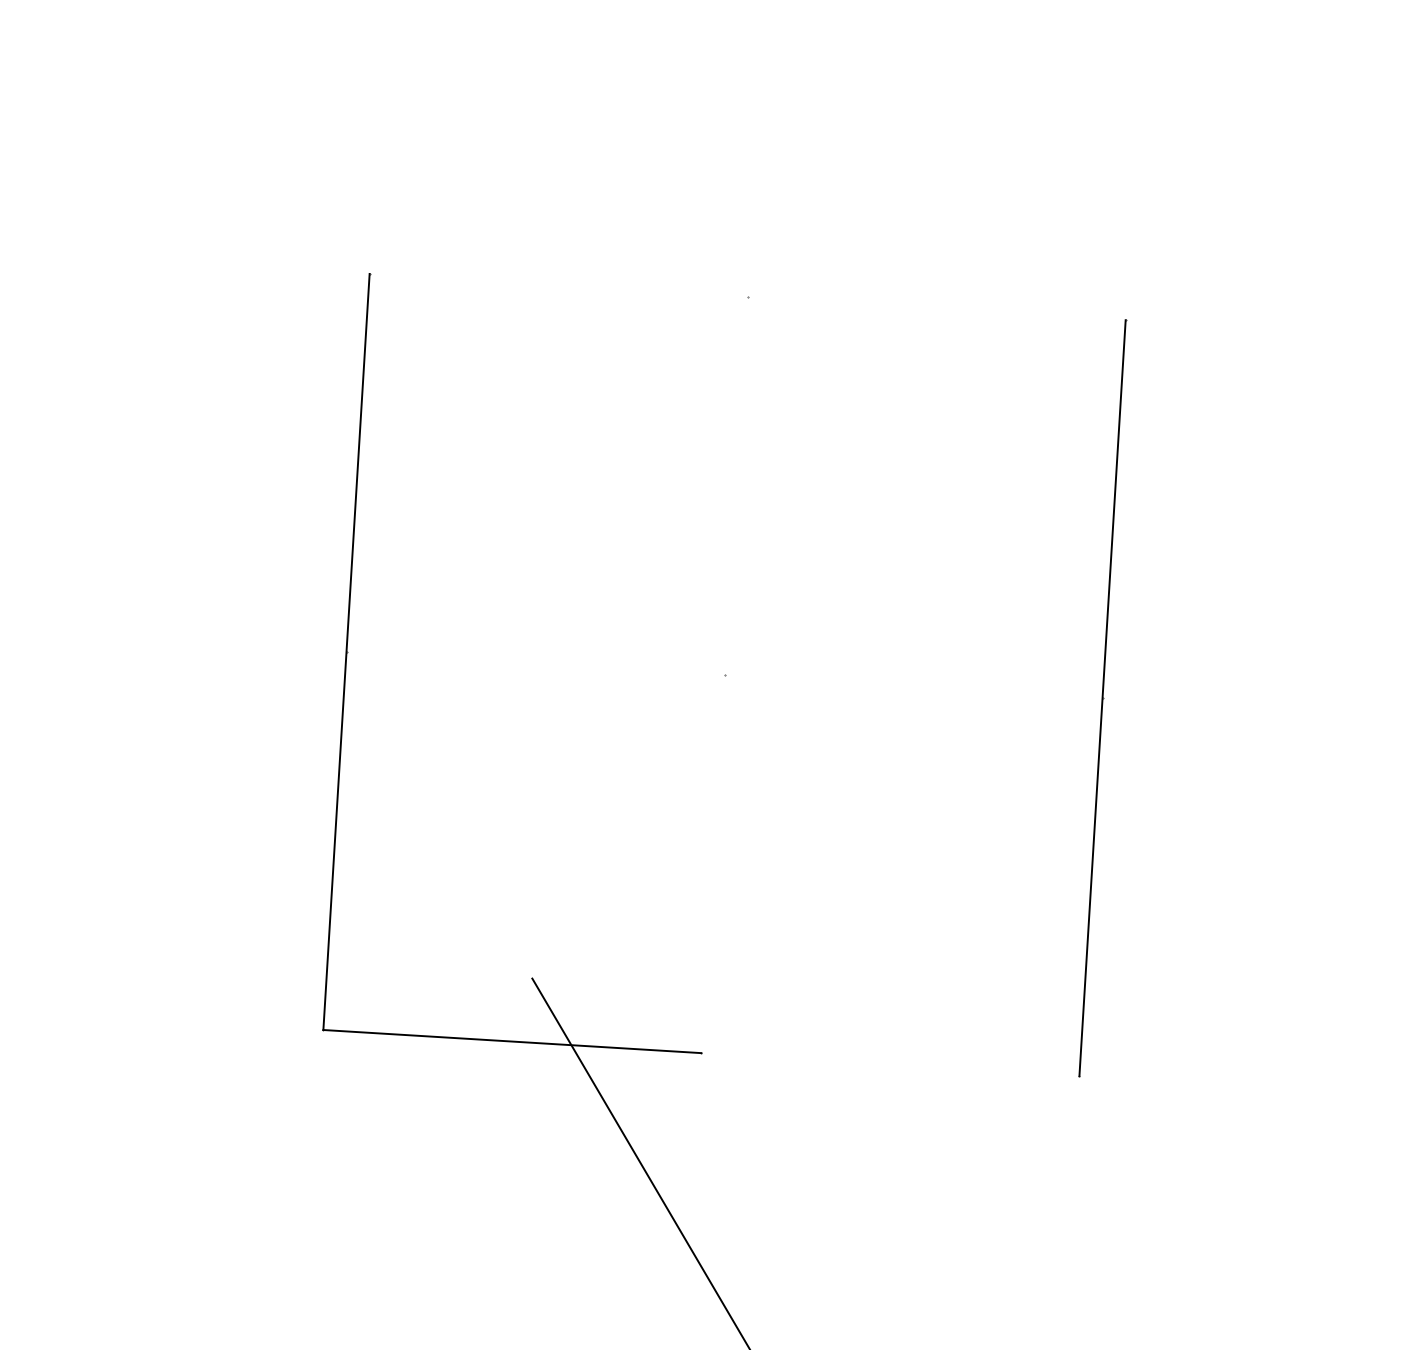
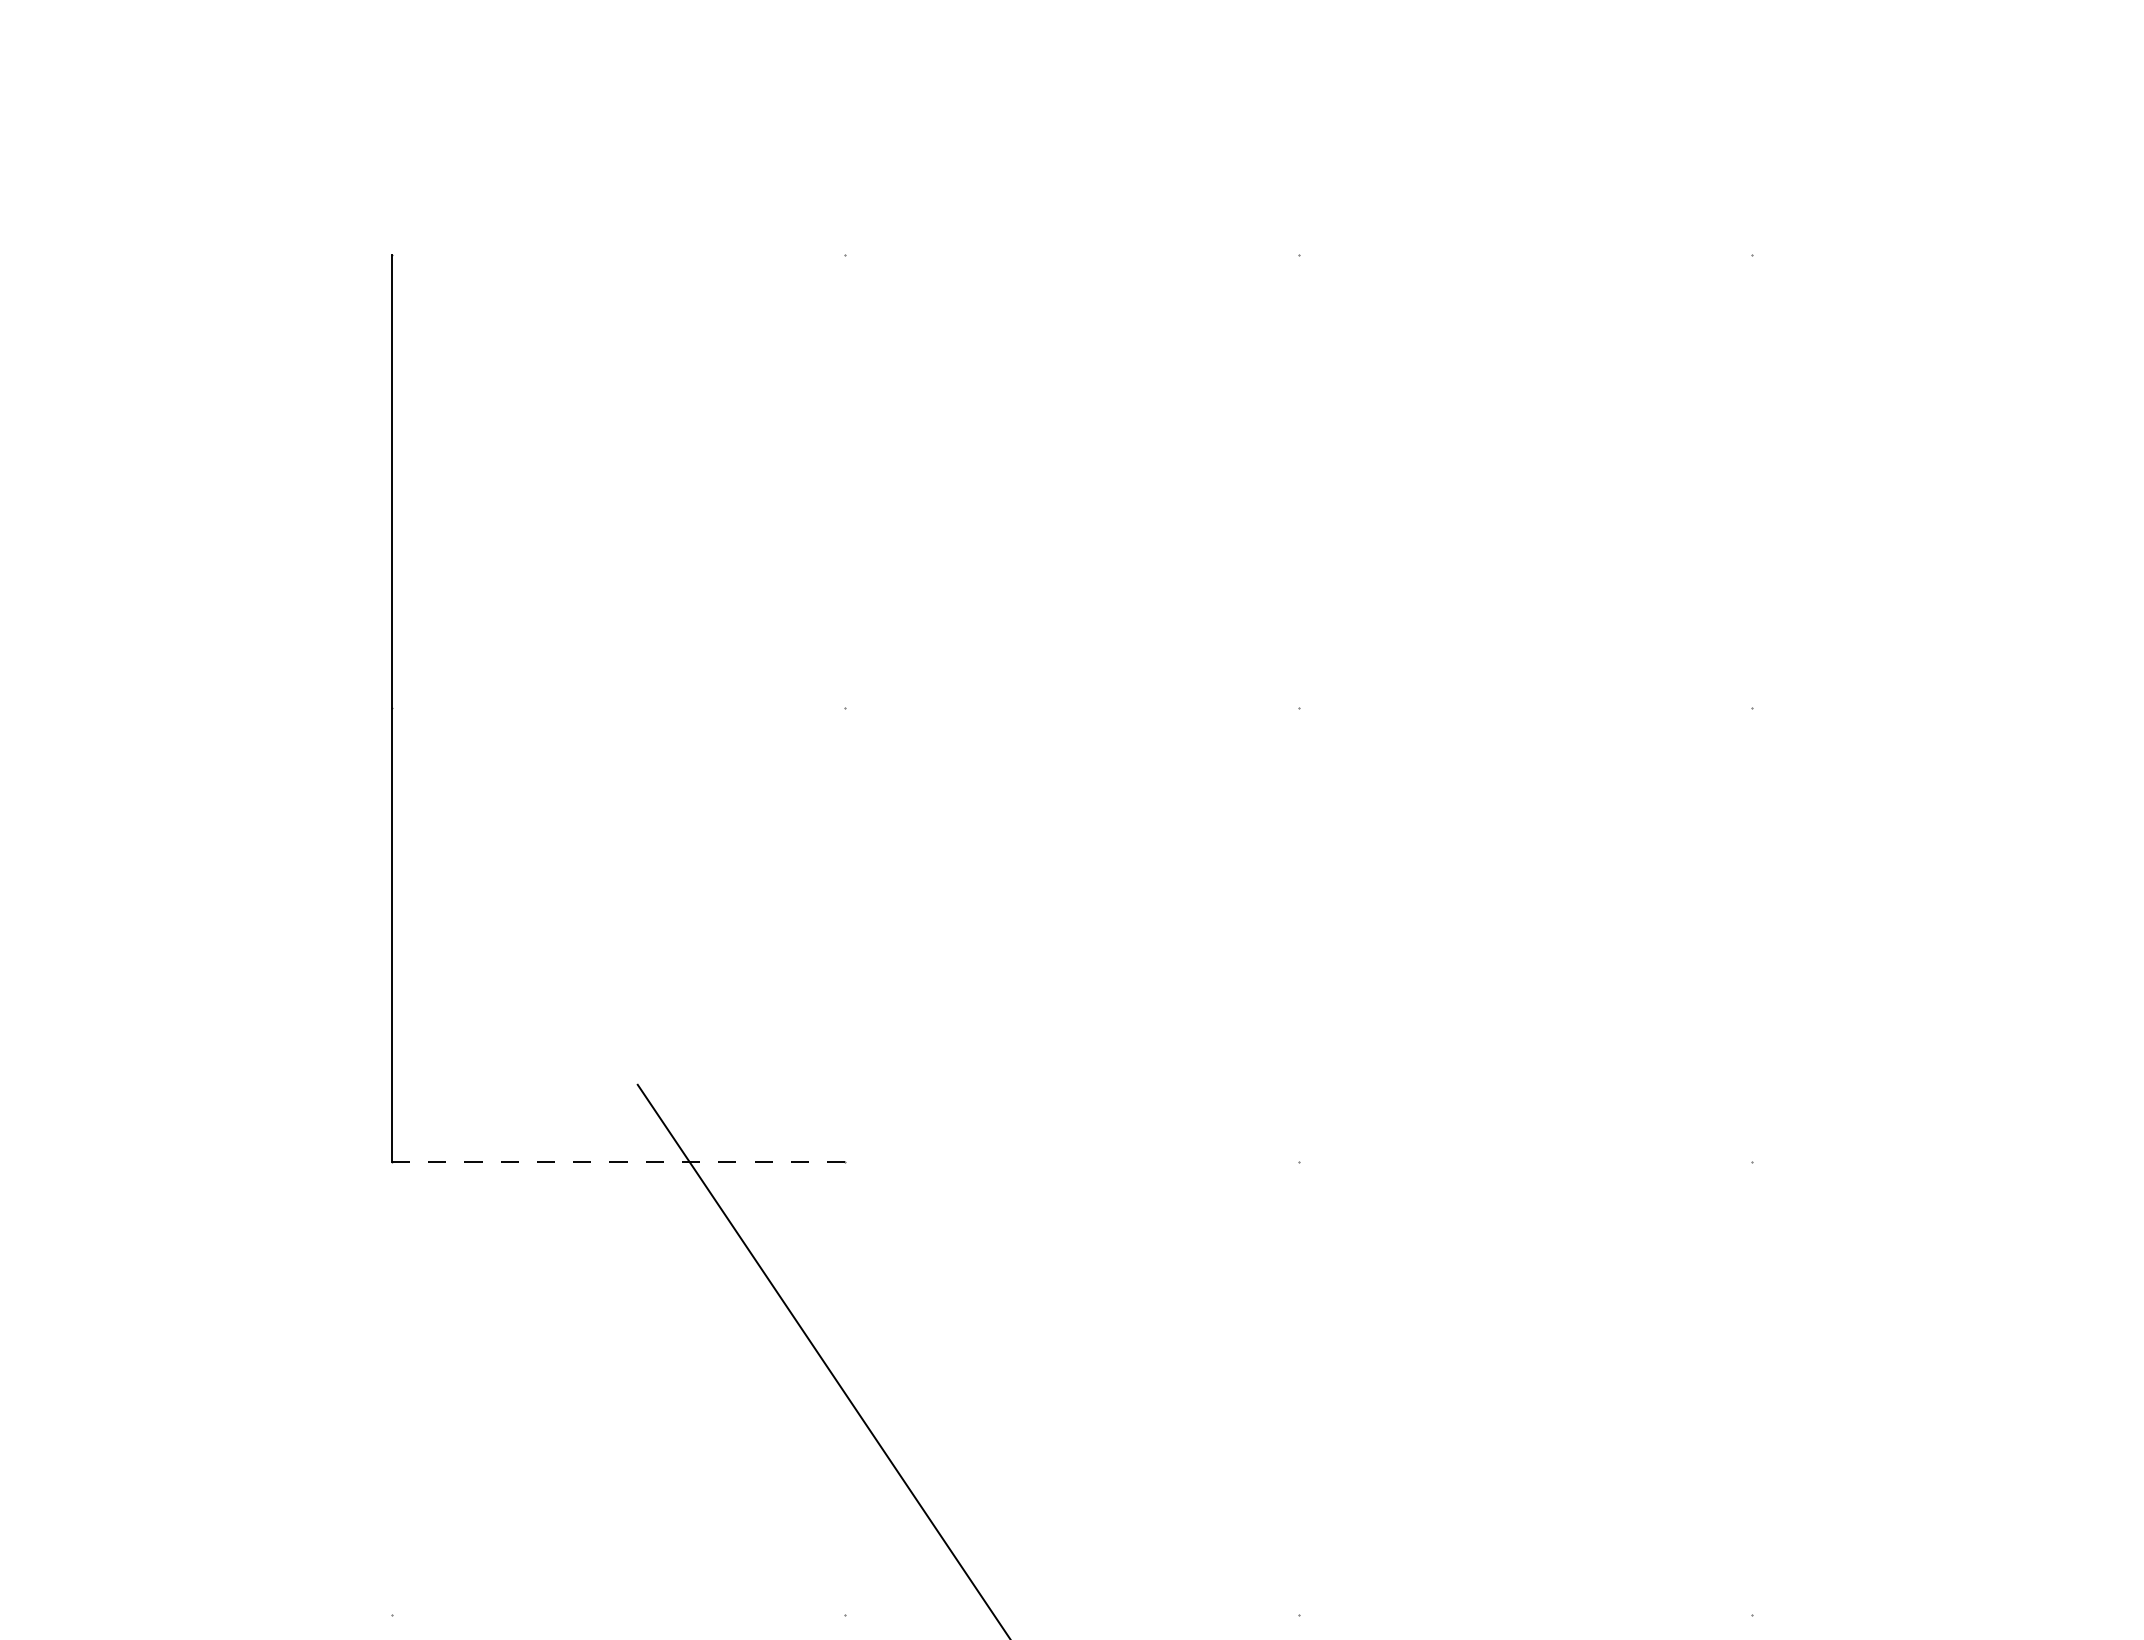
line: (1102, 697) -> (1298, 707), removed
line: (512, 1041) -> (618, 1161), solid -> dashed

